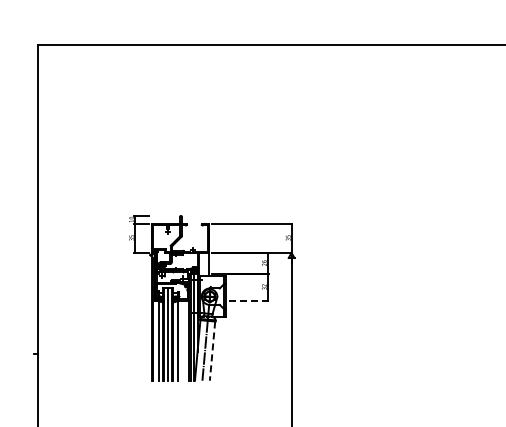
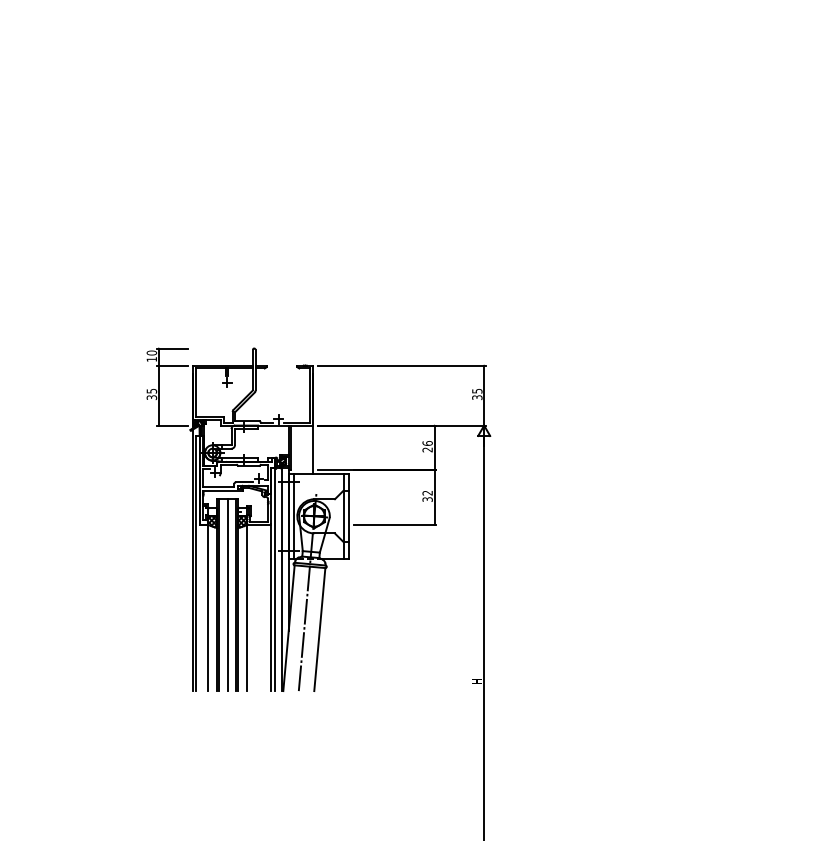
line: (248, 300) -> (394, 524), dashed -> solid
line: (212, 351) -> (319, 630), dashed -> solid

